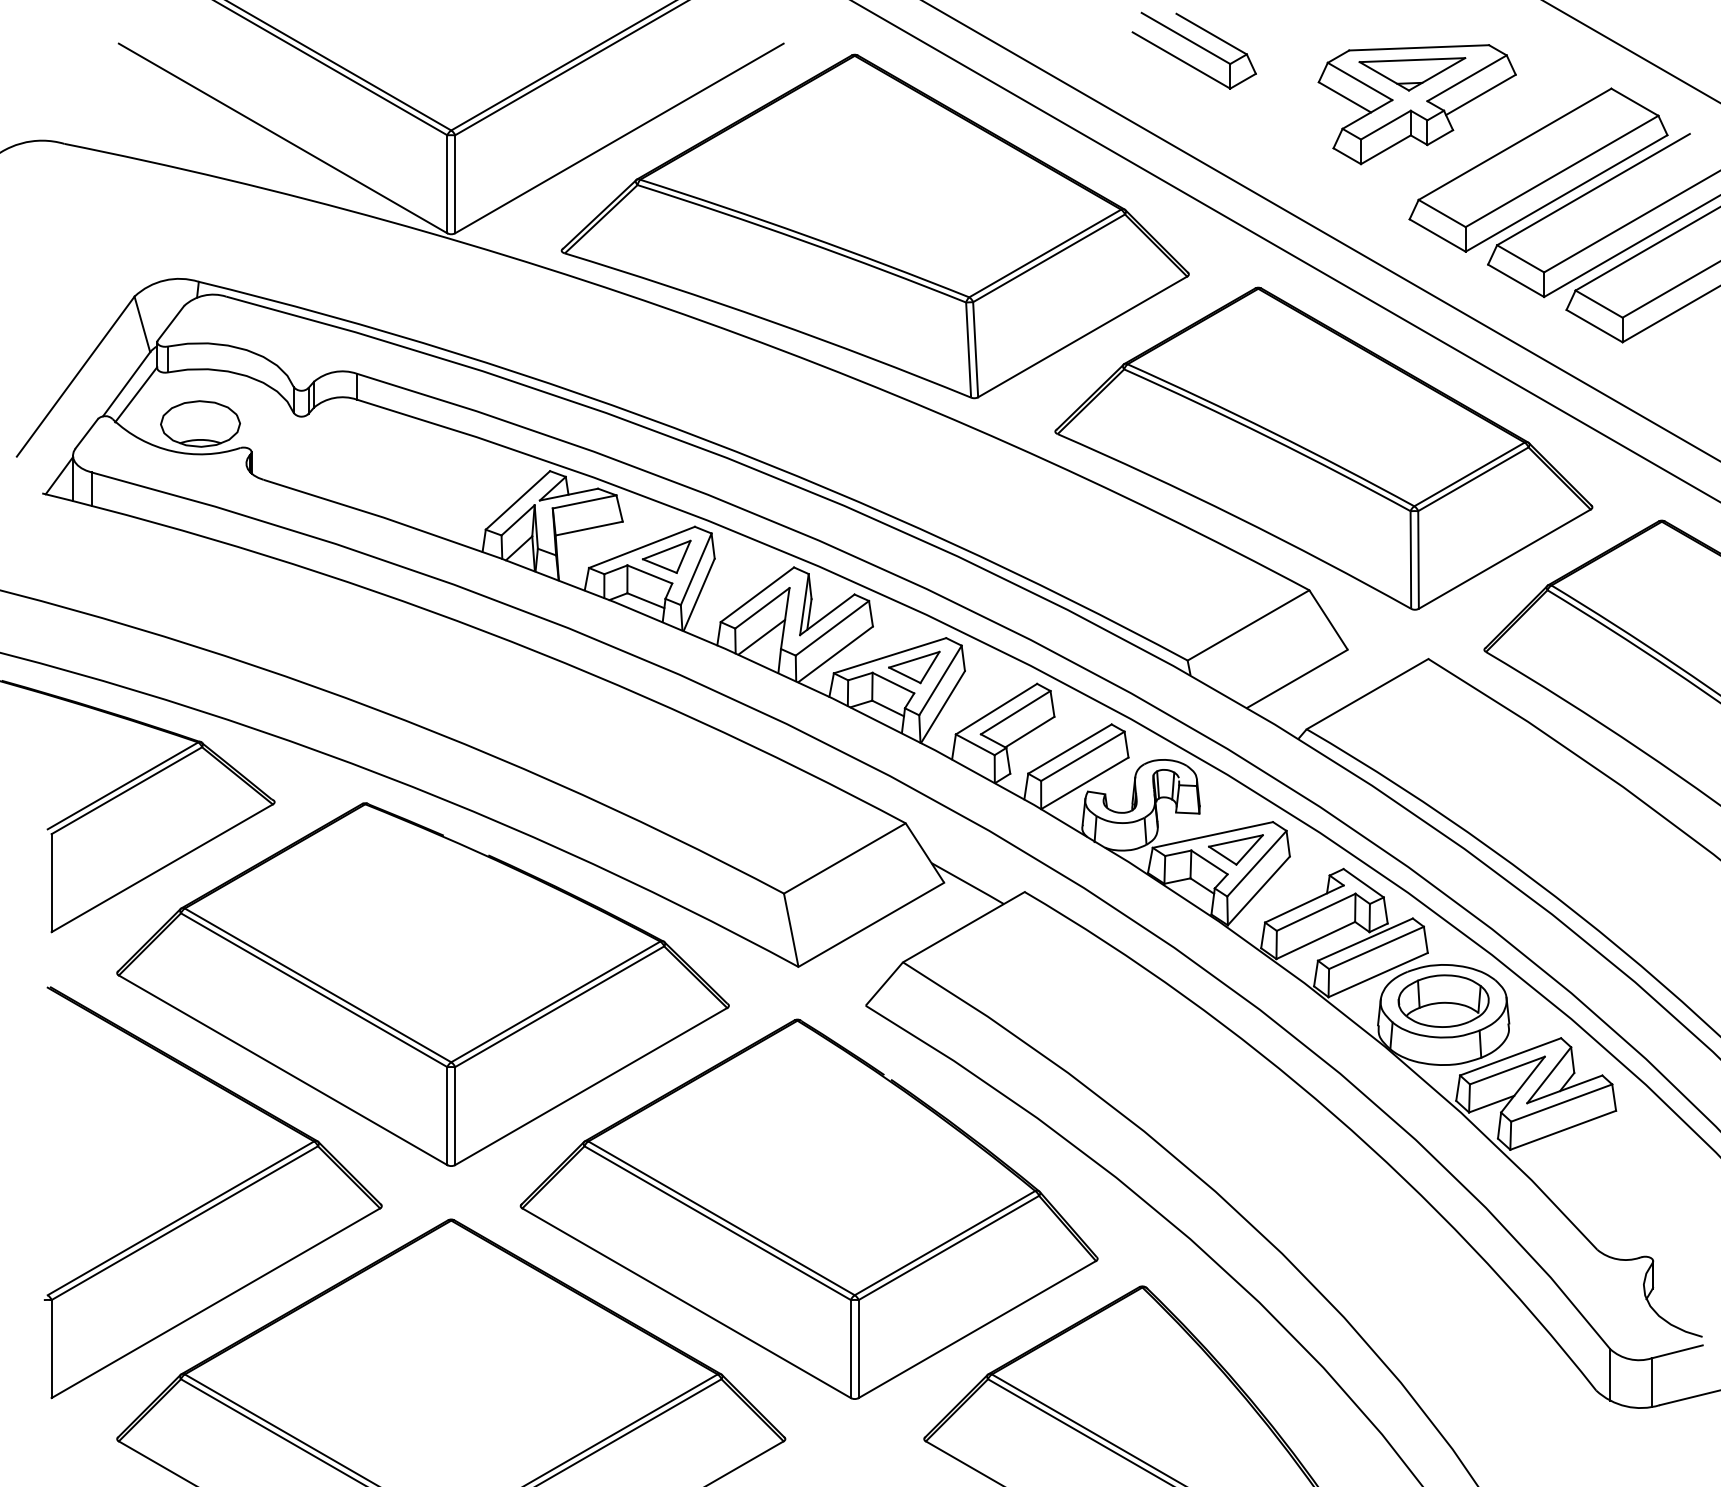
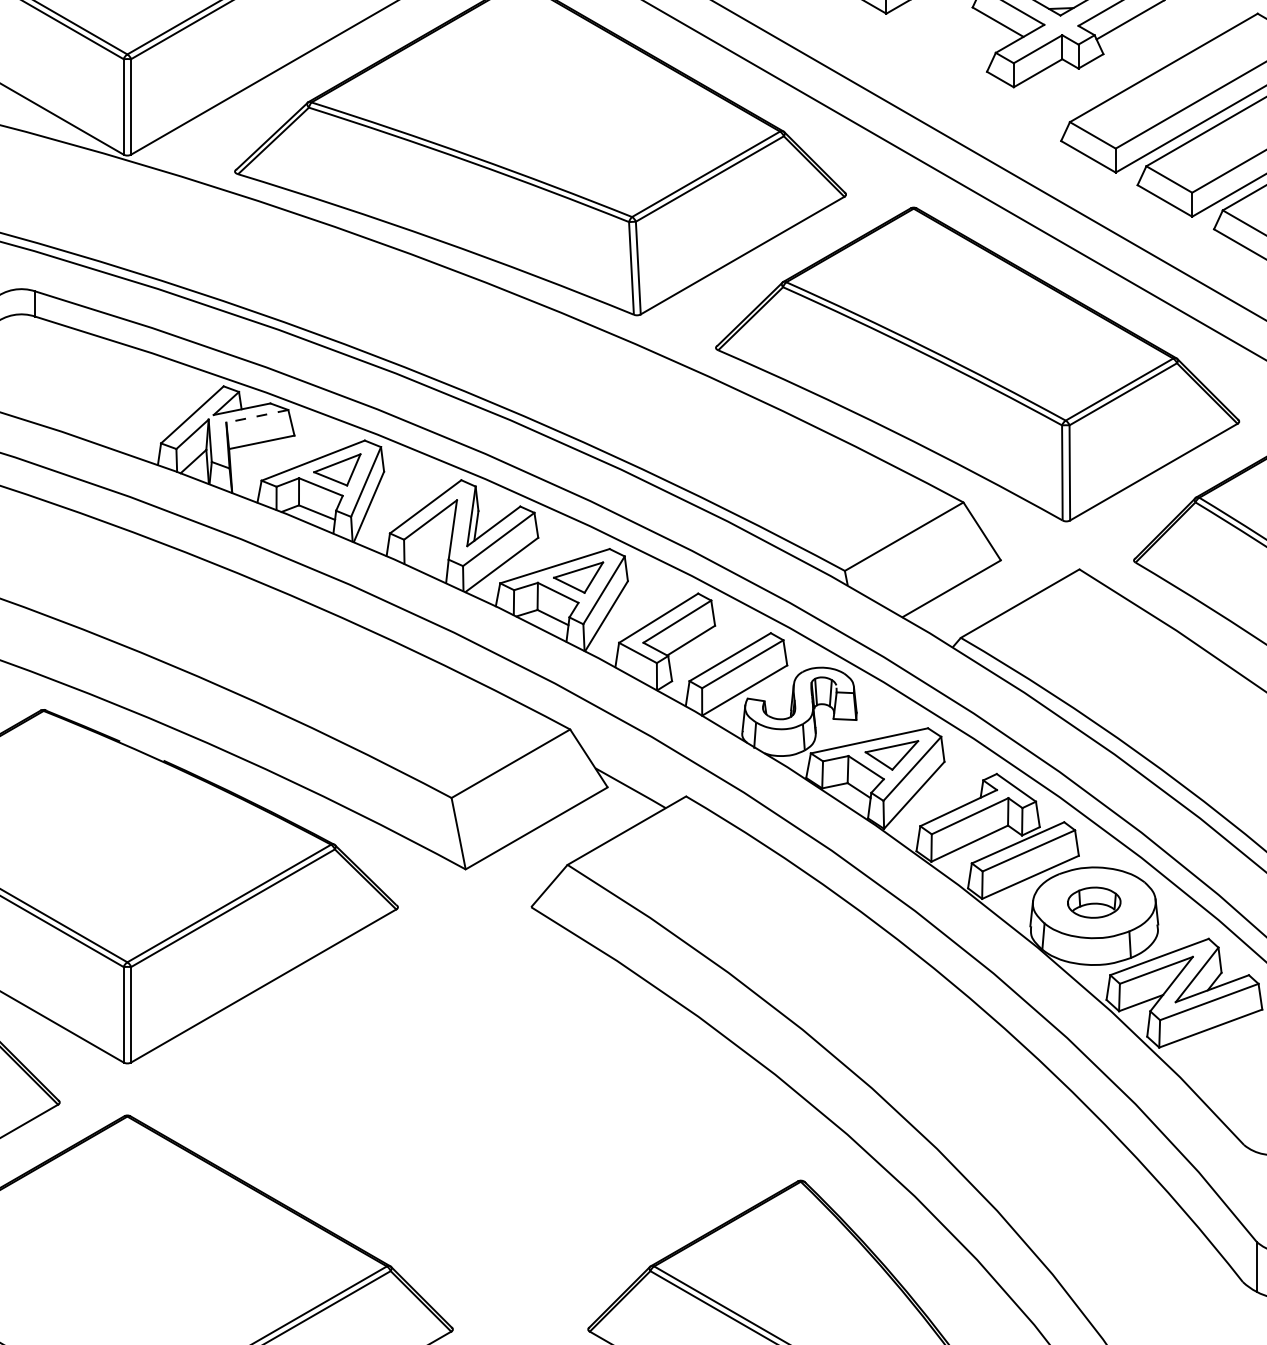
line: (584, 502) -> (257, 416), solid -> dashed
line: (761, 636) -> (429, 547), removed
part: (1443, 1000) -> (1094, 902), size x0.6
part: (808, 1208) -> (475, 1104), removed

